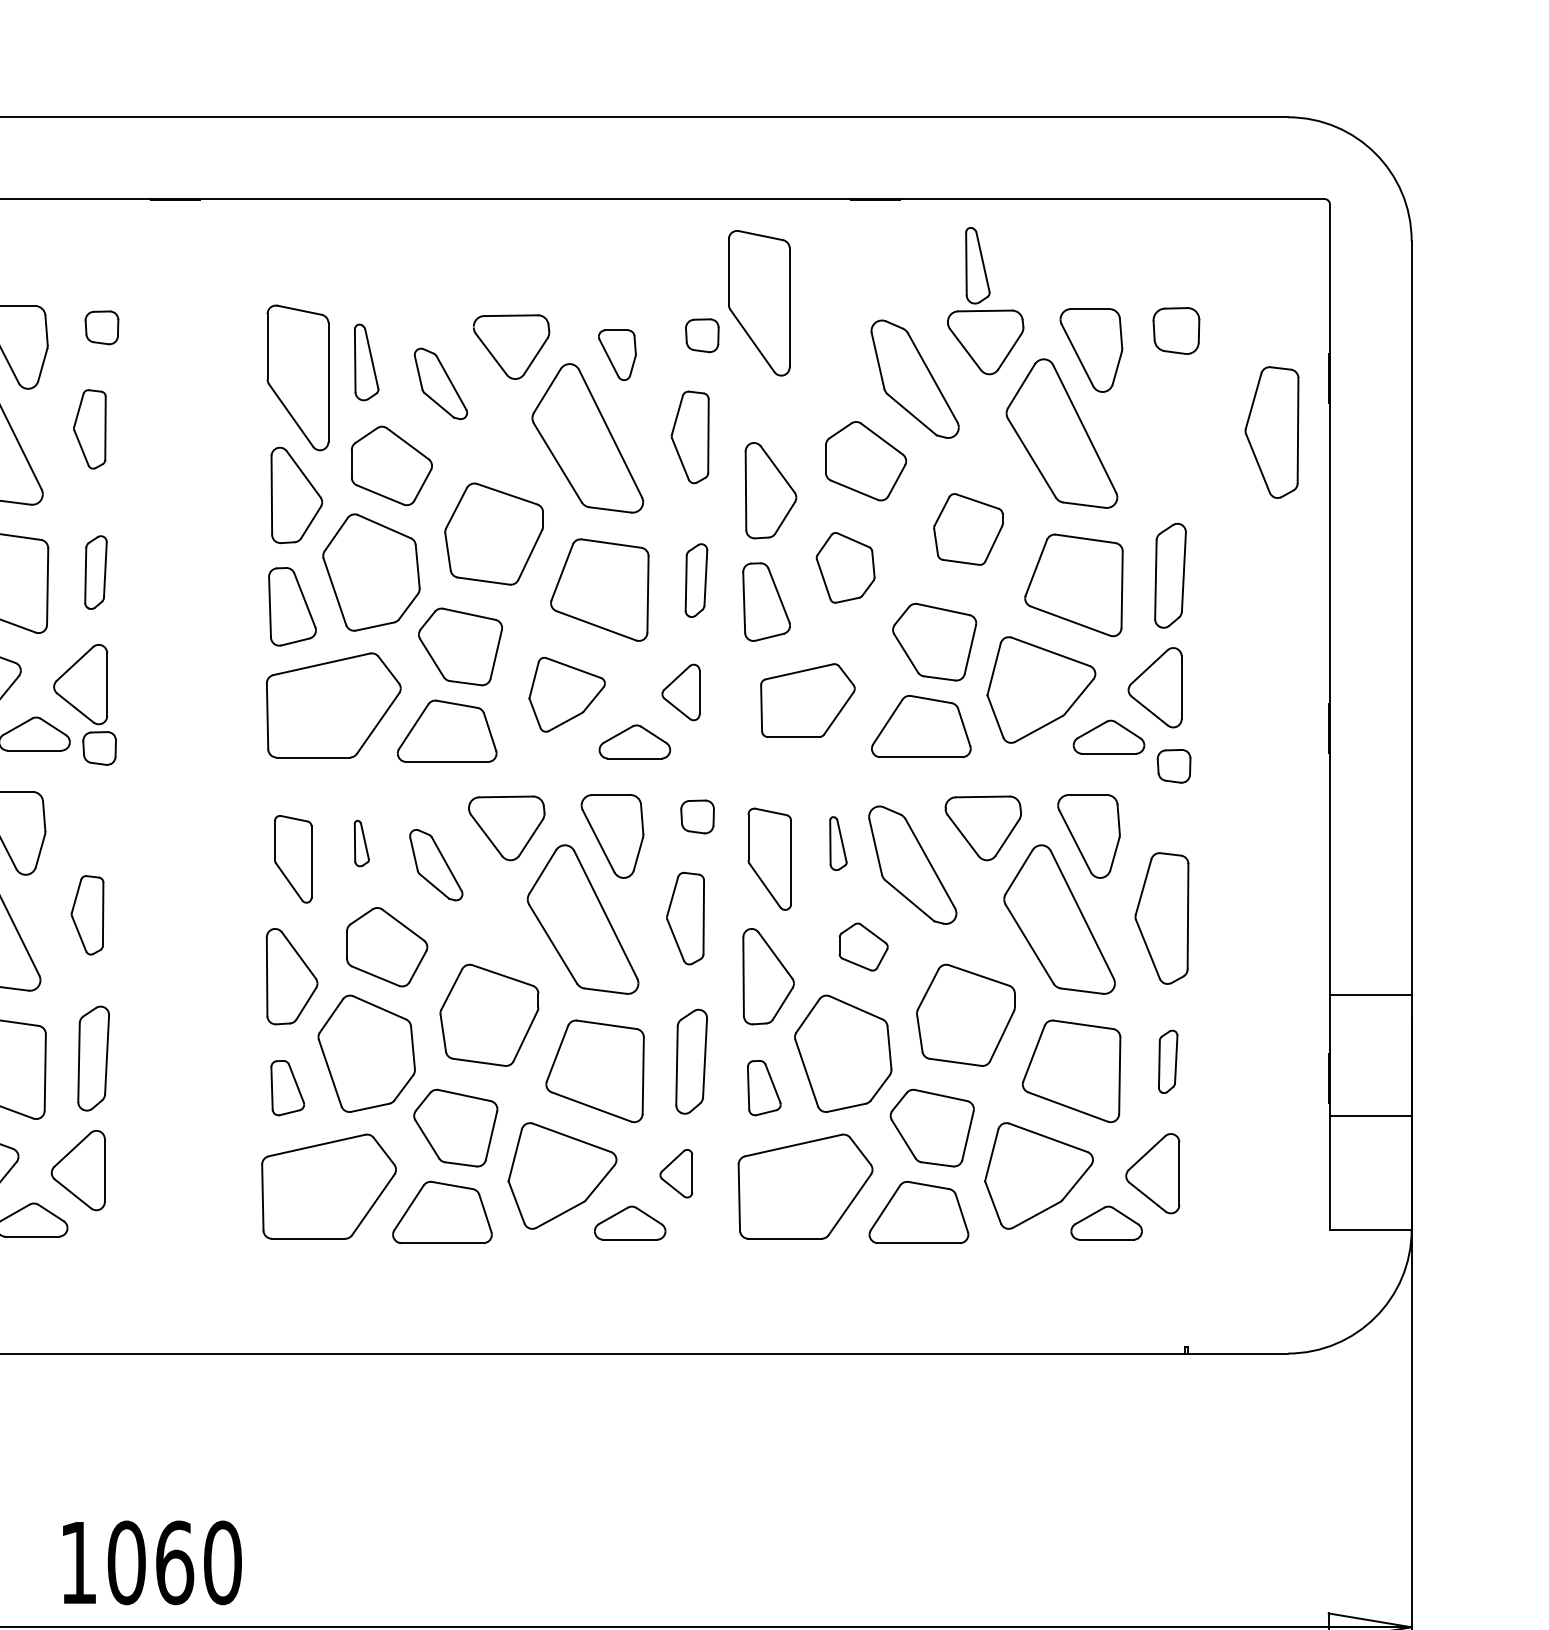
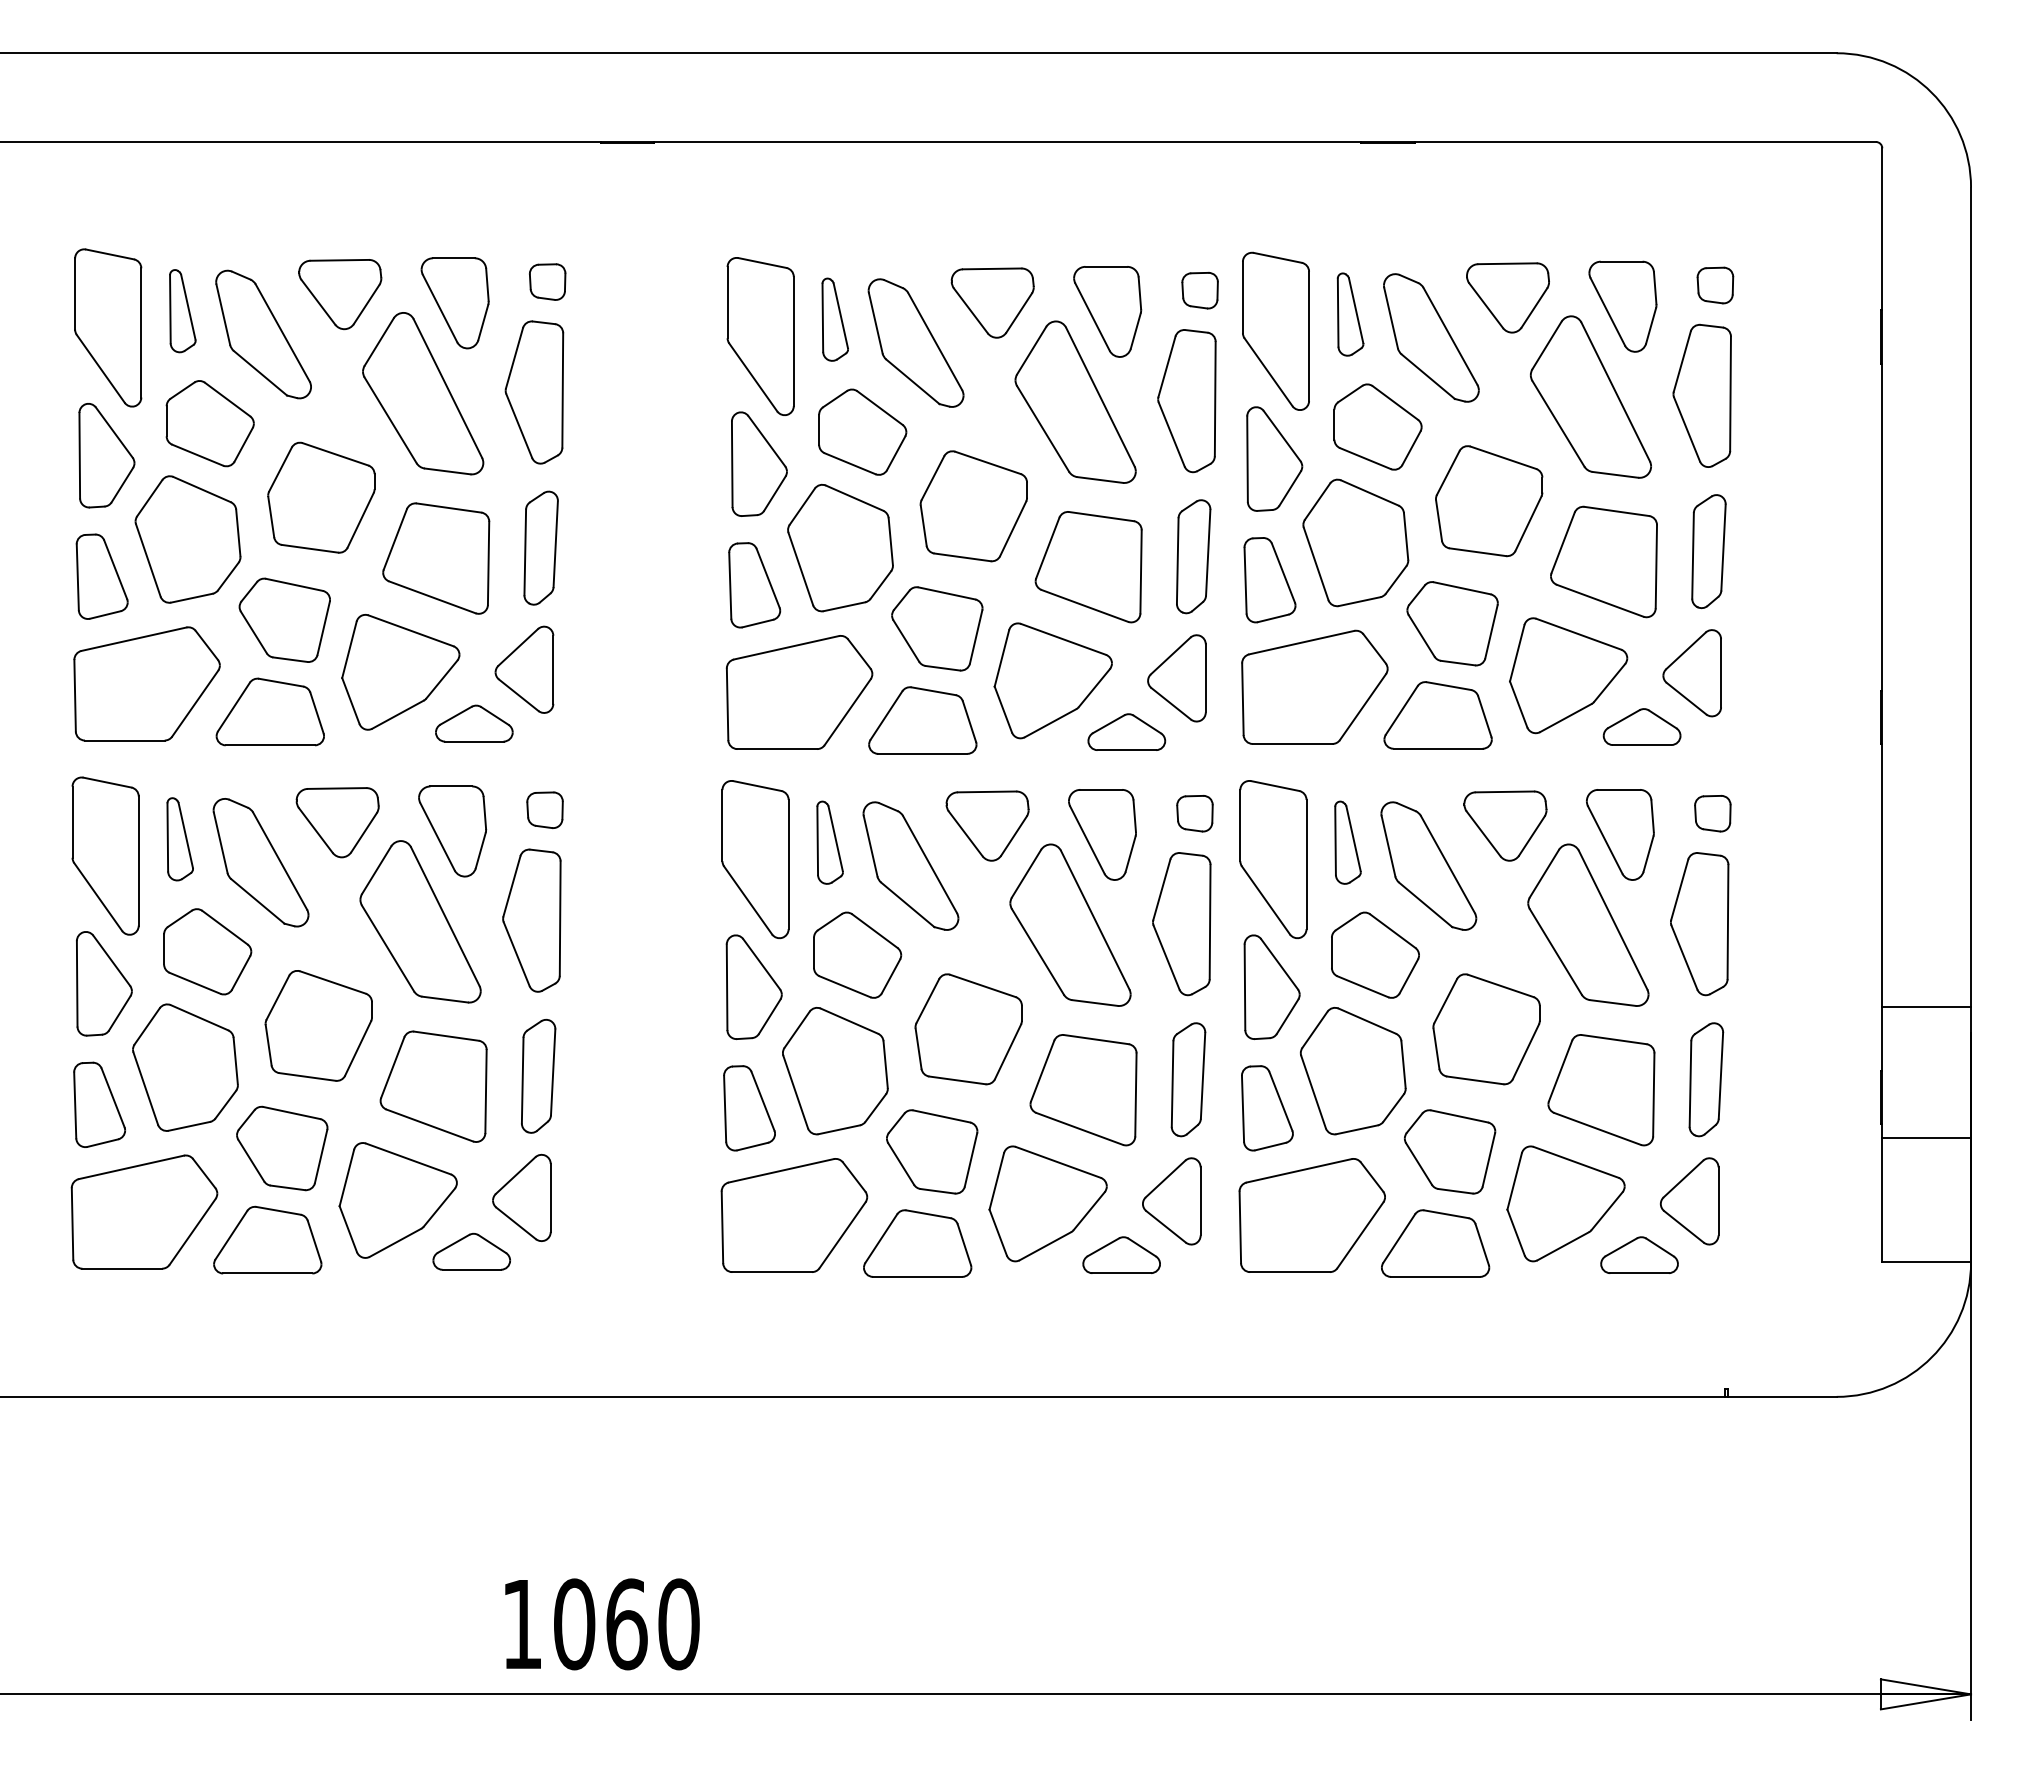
part: (977, 265) -> (1350, 314), moved
part: (758, 302) -> (1275, 330), moved
part: (1176, 330) -> (1715, 285), size x0.71
part: (617, 354) -> (1107, 311), size x1.67
part: (440, 383) -> (915, 342), size x1.67
part: (89, 429) -> (534, 392), size x1.67
part: (1271, 432) -> (1701, 395), moved
part: (689, 437) -> (1186, 401), size x1.43
part: (968, 529) -> (1489, 501), size x1.43
part: (845, 567) -> (1355, 542), size x1.67
part: (95, 572) -> (540, 547), size x1.43
part: (696, 580) -> (1193, 556), size x1.43
part: (680, 692) -> (1176, 678), size x1.43
part: (566, 694) -> (1052, 680), size x1.43
part: (807, 699) -> (1314, 686), size x1.43
part: (99, 747) -> (544, 809), moved
part: (1173, 766) -> (1712, 813), moved
part: (361, 843) -> (829, 842), size x1.67
part: (837, 843) -> (1347, 842), size x1.43
part: (293, 859) -> (755, 859), size x1.67
part: (769, 859) -> (1273, 859), size x1.43
part: (435, 864) -> (910, 865), size x1.67
part: (87, 915) -> (531, 920), size x1.67
part: (685, 918) -> (1181, 924), size x1.43
part: (863, 946) -> (1375, 954), size x1.67
part: (1168, 1061) -> (1706, 1079), size x1.67
part: (287, 1088) -> (749, 1108), size x1.43
part: (764, 1088) -> (1267, 1108), size x1.43
part: (676, 1173) -> (1171, 1201), size x1.67

